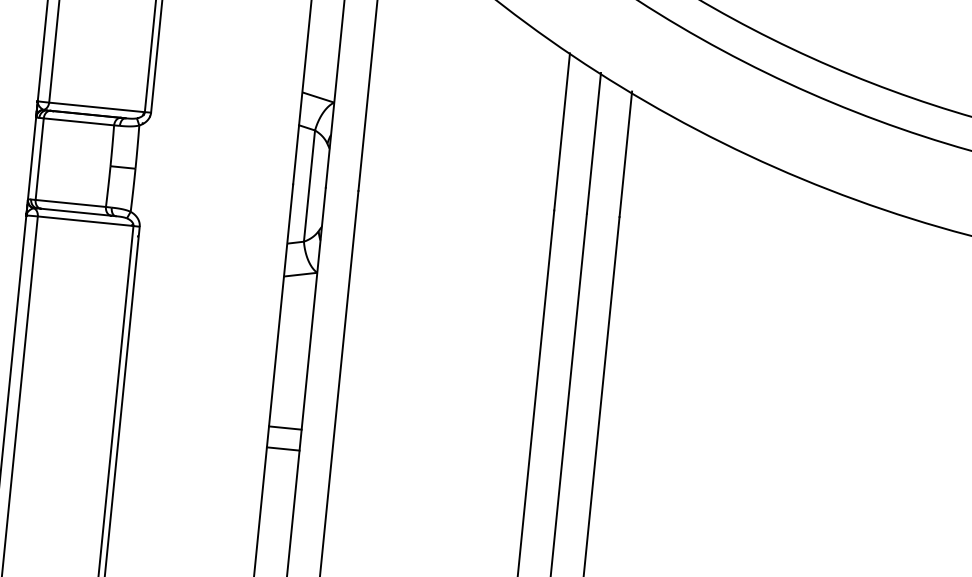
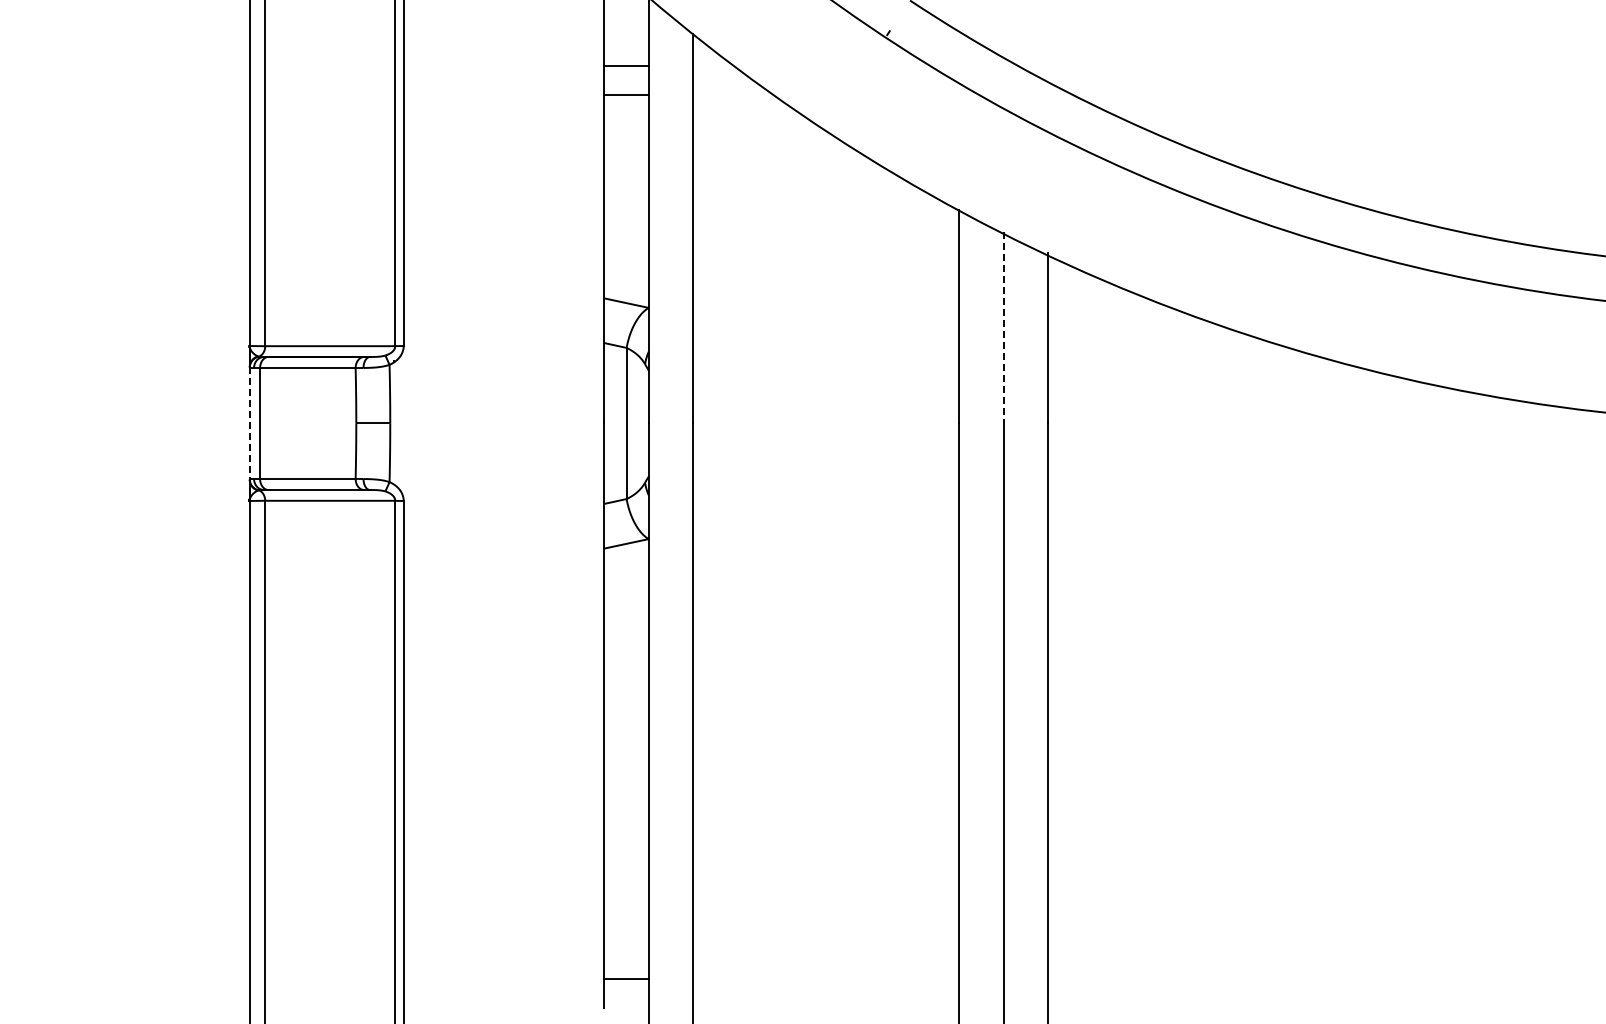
line: (593, 143) -> (1003, 327), solid -> dashed
line: (31, 158) -> (249, 423), solid -> dashed
line: (285, 428) -> (626, 752), removed
line: (283, 448) -> (626, 780), removed

